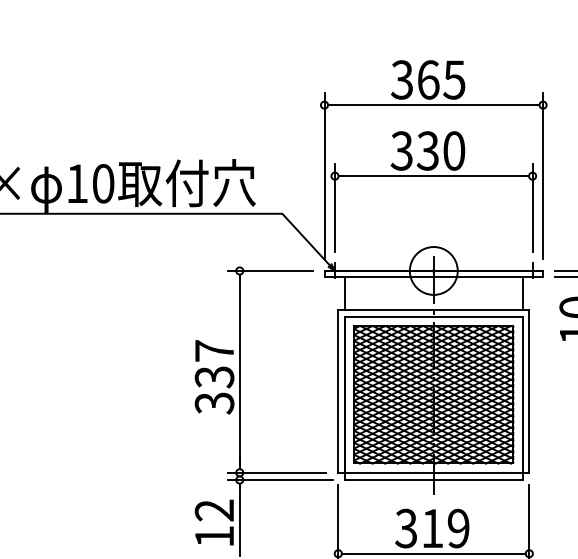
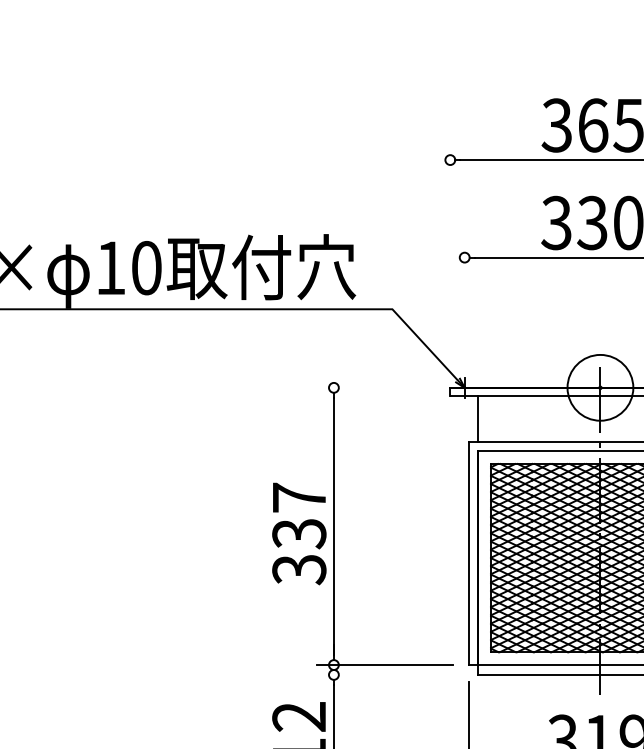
line: (324, 176) -> (450, 258), removed
line: (334, 207) -> (464, 300), removed
line: (269, 270) -> (374, 387), removed
line: (279, 479) -> (388, 674), removed

